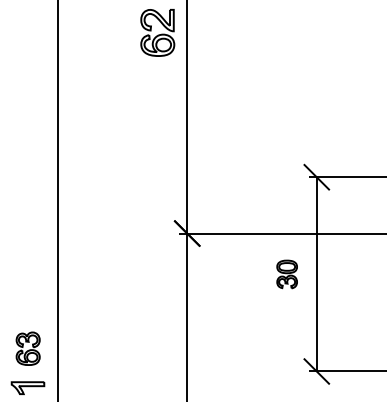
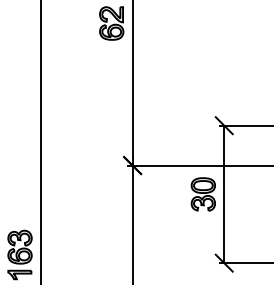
part: (286, 274) -> (202, 194), size x1.67
part: (27, 348) -> (19, 246), size x1.43

